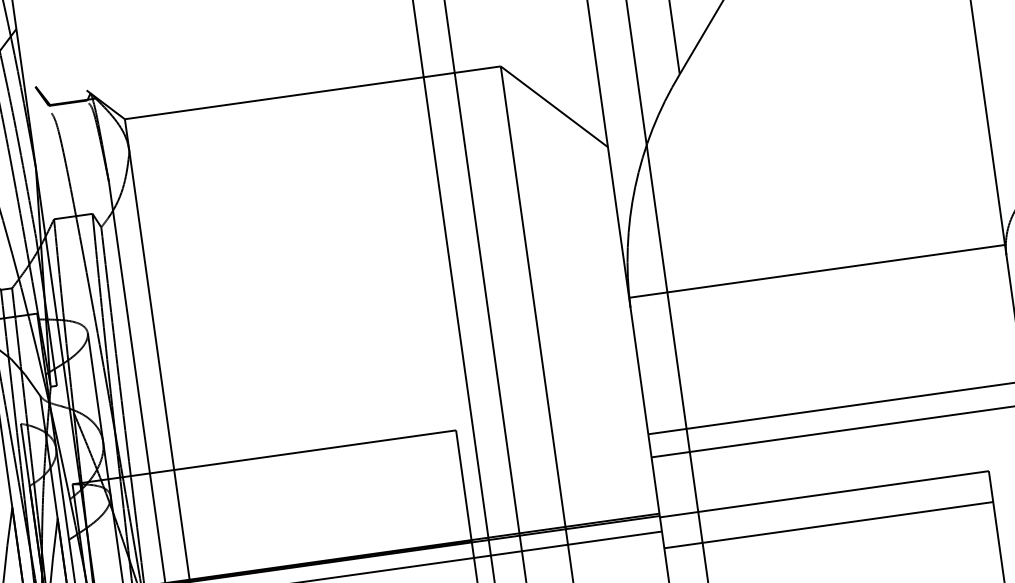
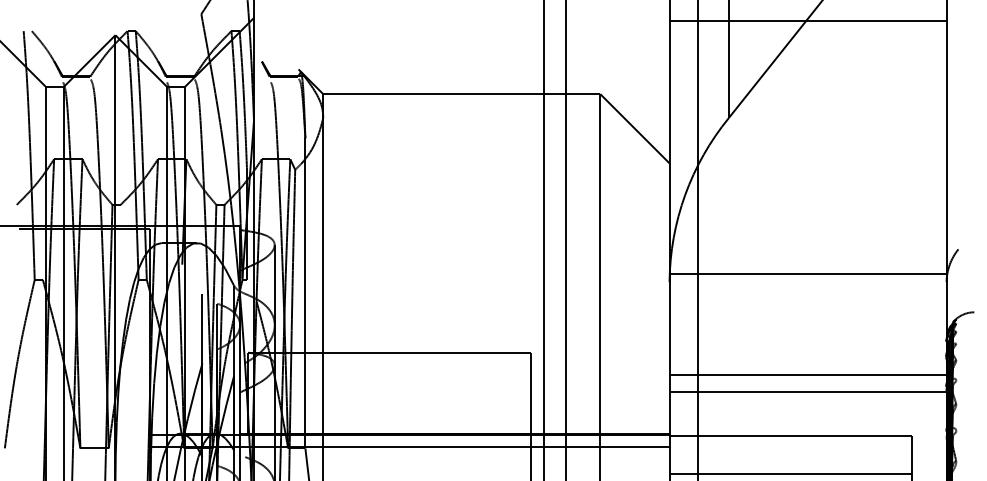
line: (828, 525) -> (790, 474), moved

